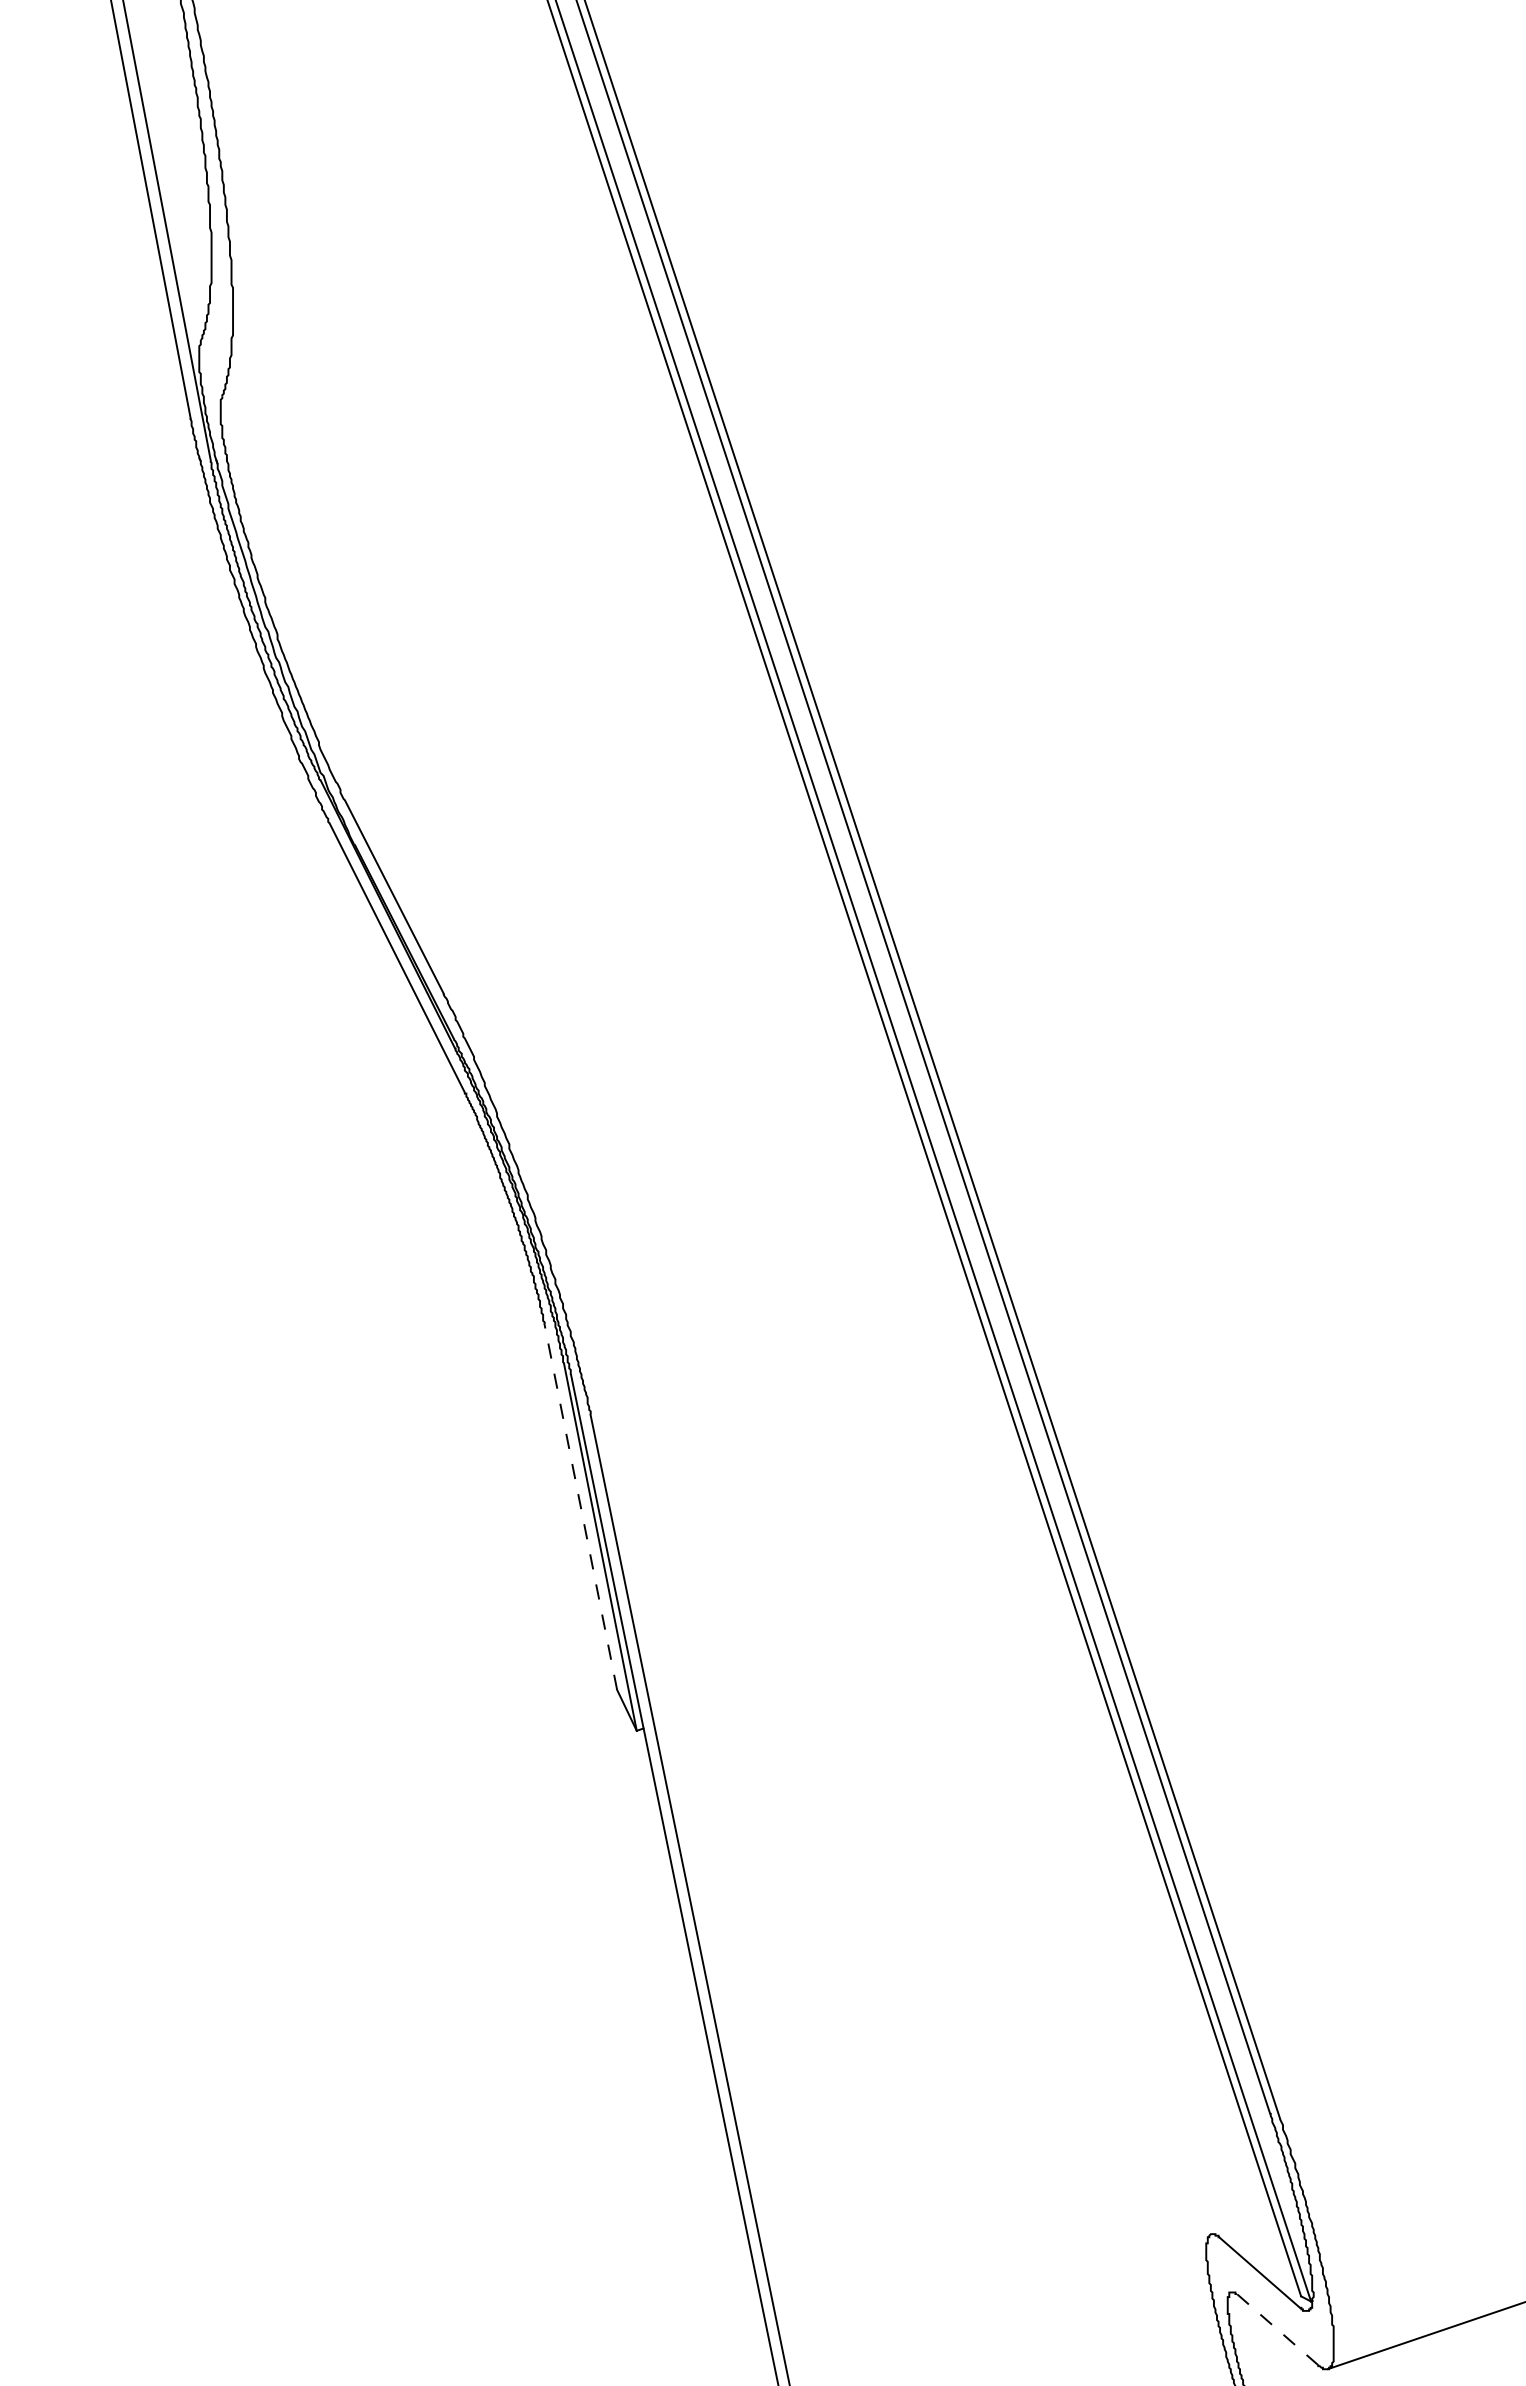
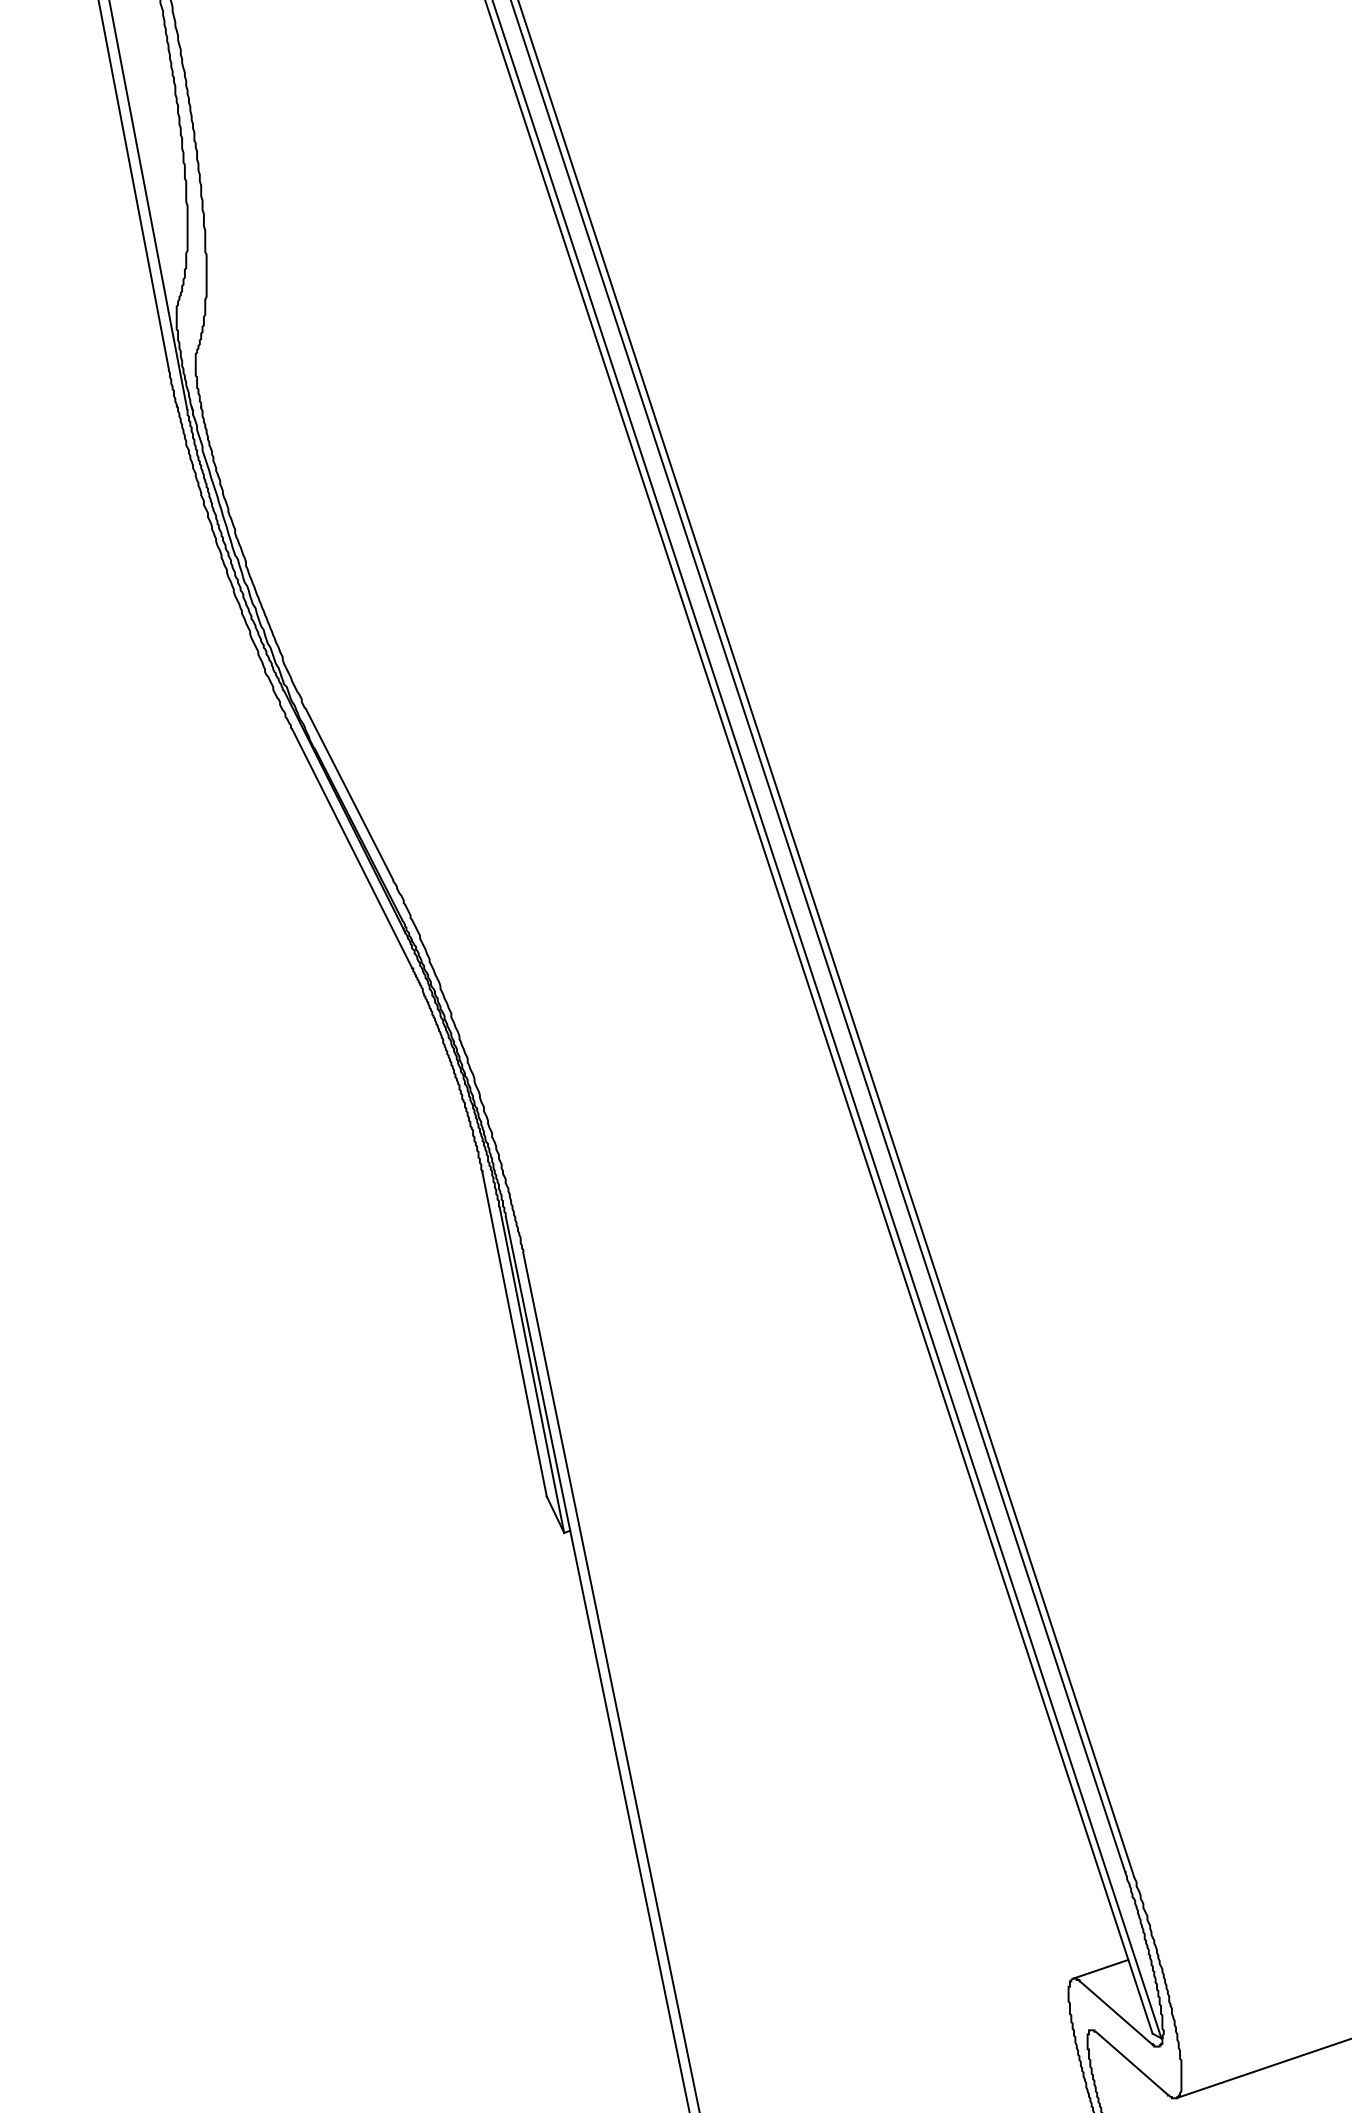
line: (580, 1506) -> (514, 1334), dashed -> solid
line: (1242, 2223) -> (1100, 1969), added
line: (1277, 2329) -> (1131, 2063), dashed -> solid

